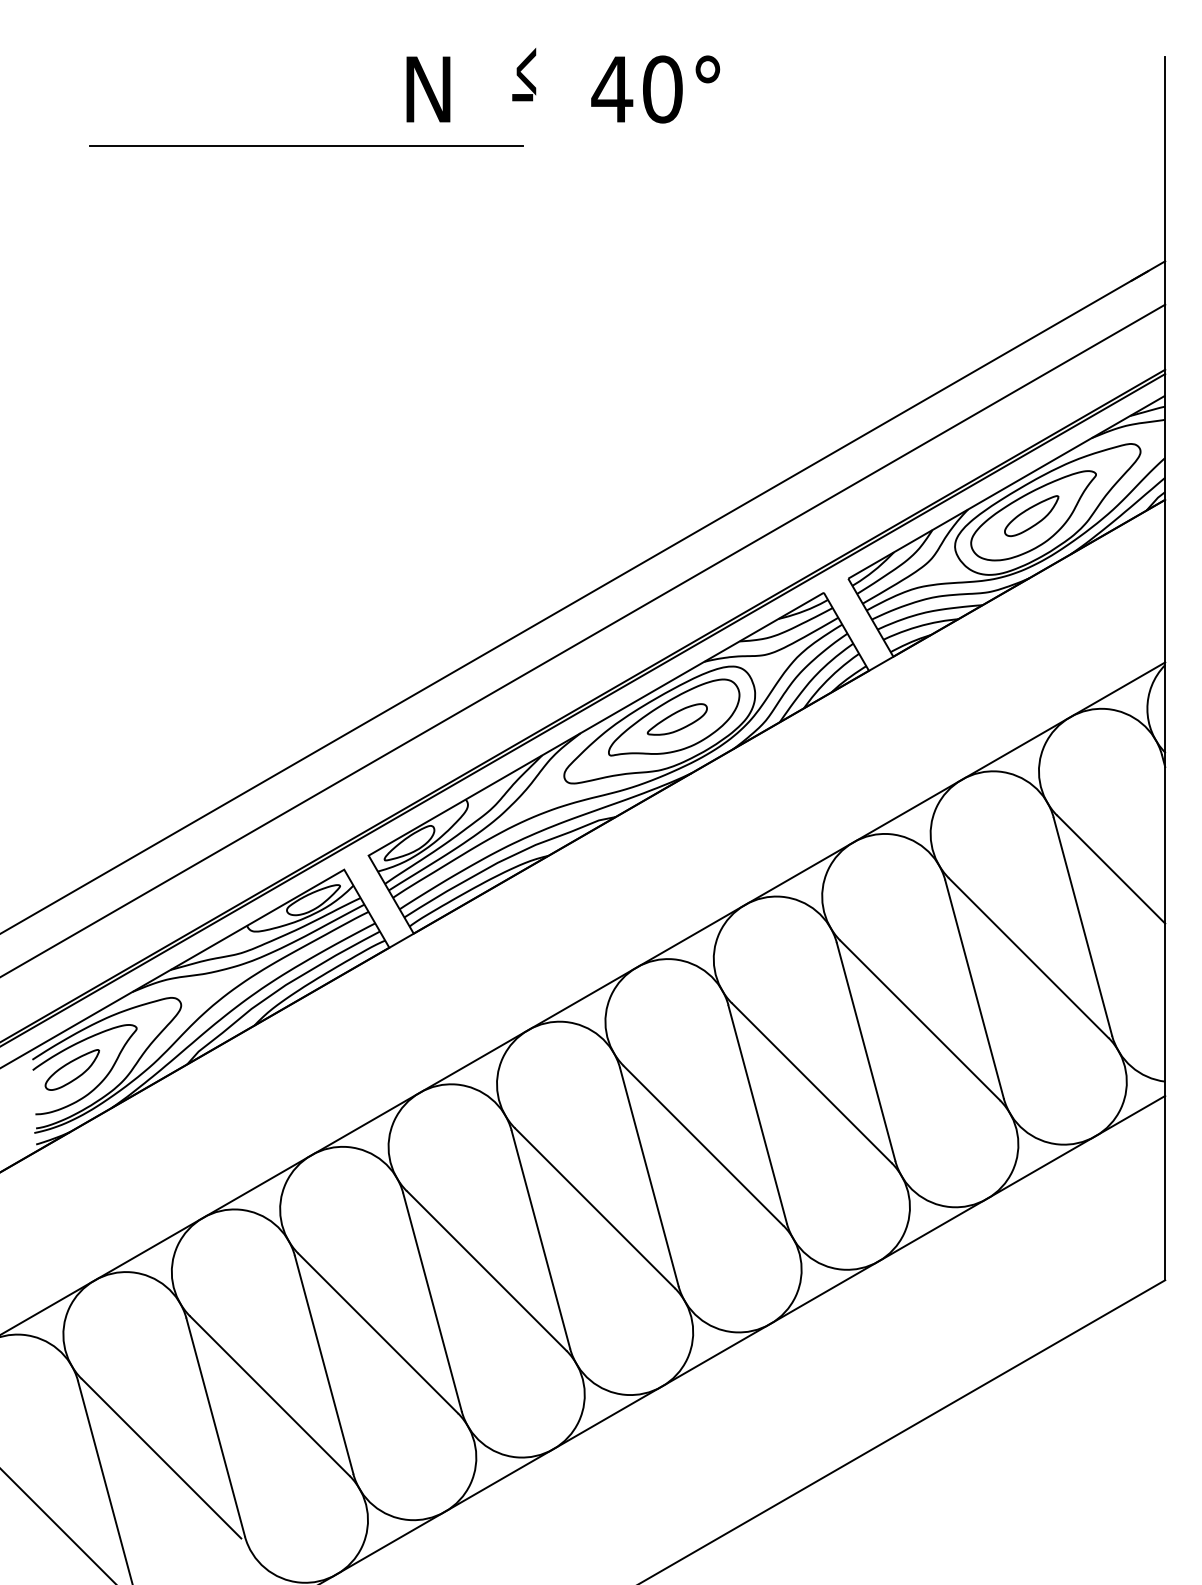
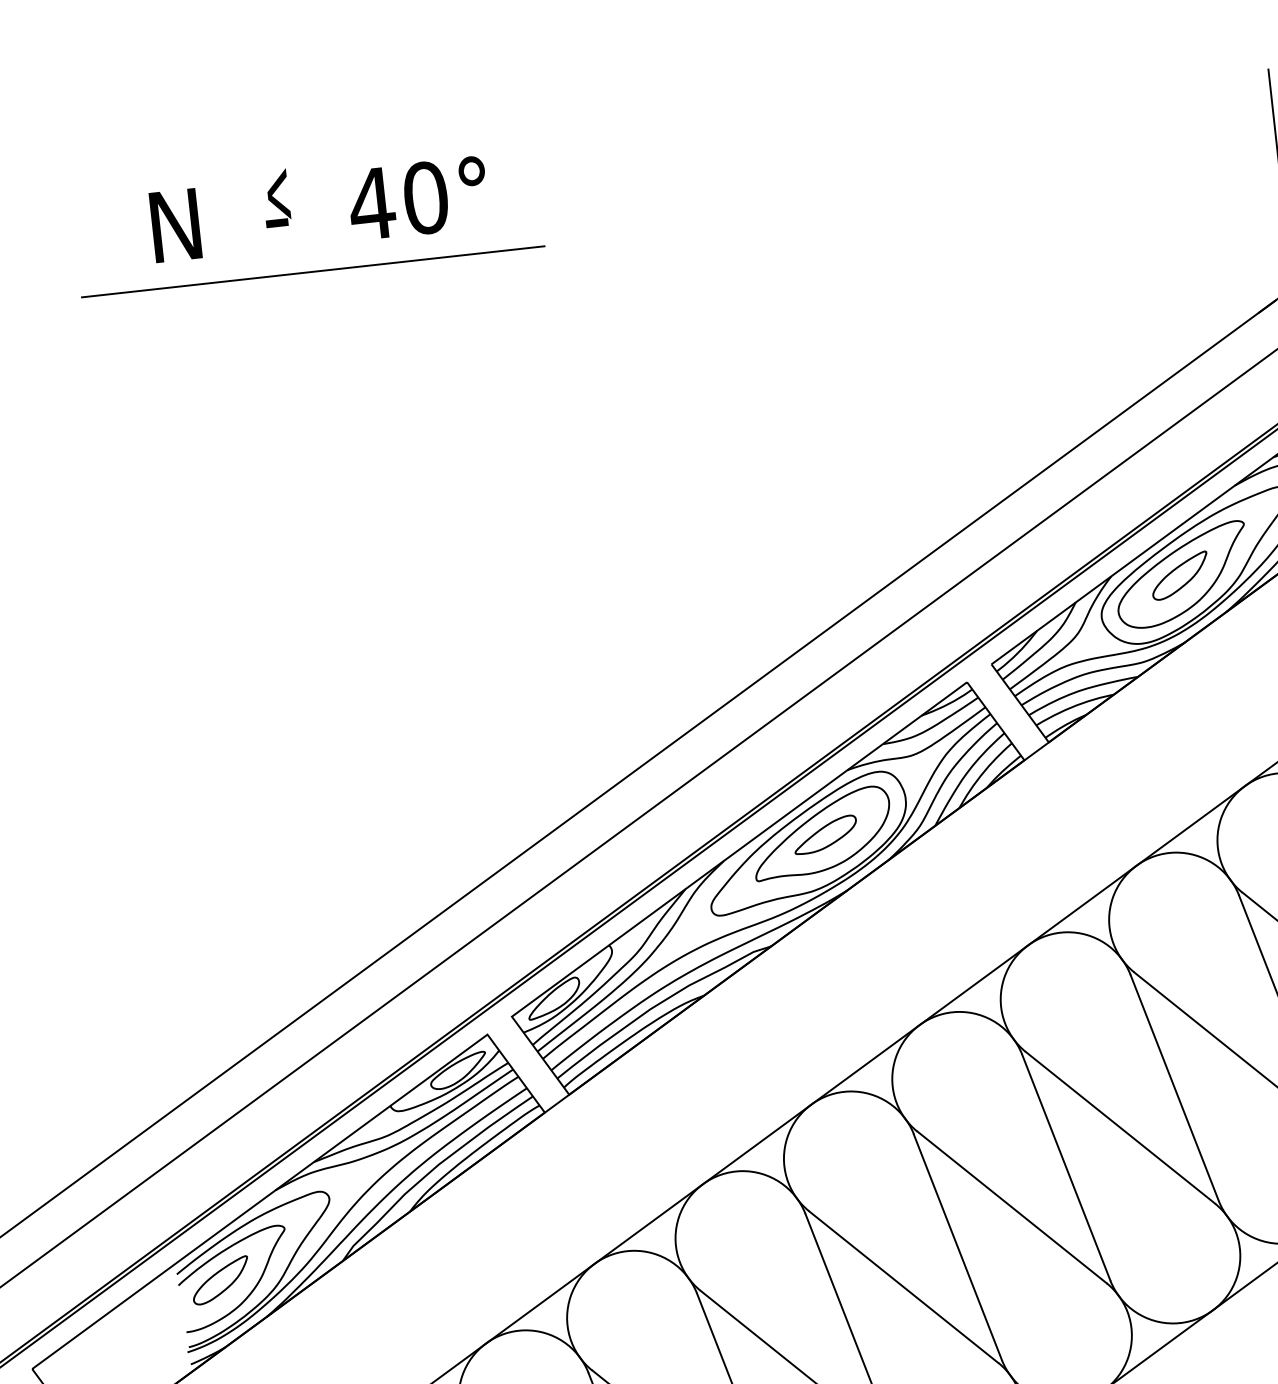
text: (563, 85) -> (319, 205), moved
line: (306, 145) -> (312, 271), moved

